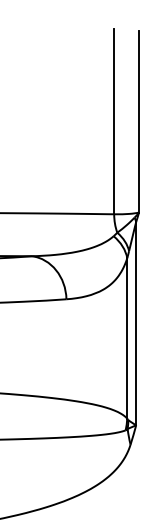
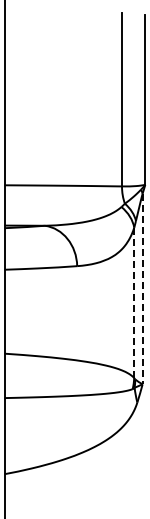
line: (136, 324) -> (142, 289), solid -> dashed
line: (127, 338) -> (134, 302), solid -> dashed

